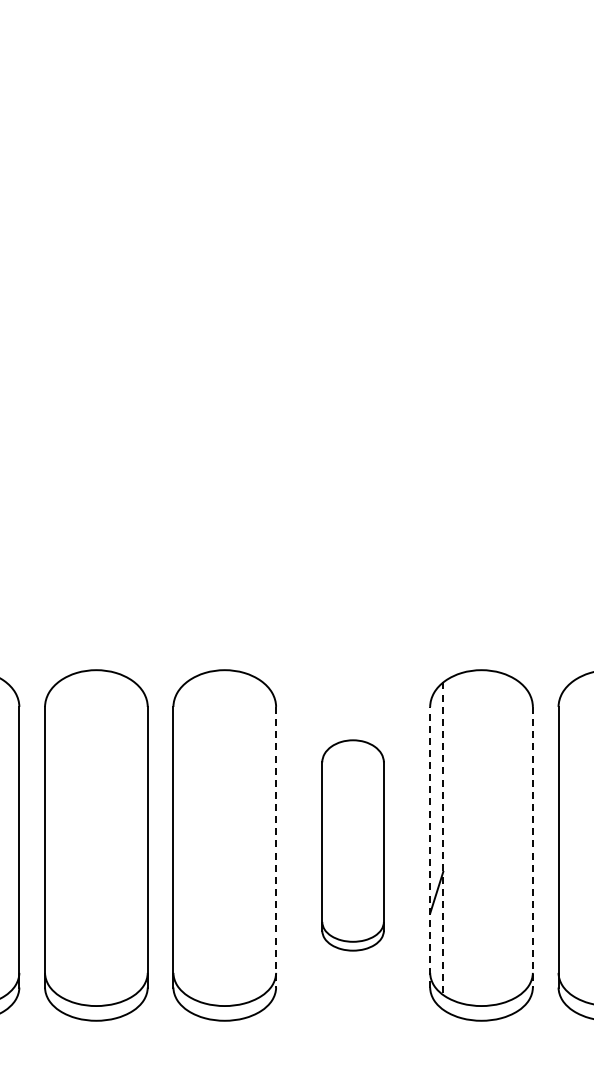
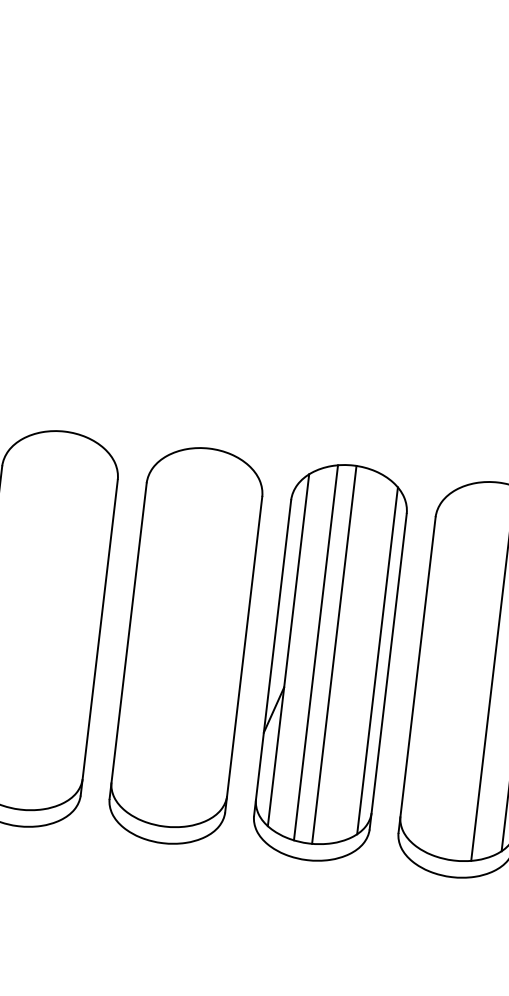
line: (467, 837) -> (315, 652), added
line: (483, 838) -> (333, 655), added
line: (522, 838) -> (377, 660), added
line: (443, 839) -> (288, 651), dashed -> solid
part: (352, 845) -> (185, 645), size x1.67
line: (430, 846) -> (273, 657), dashed -> solid
line: (276, 847) -> (99, 638), dashed -> solid
line: (532, 847) -> (387, 671), dashed -> solid

